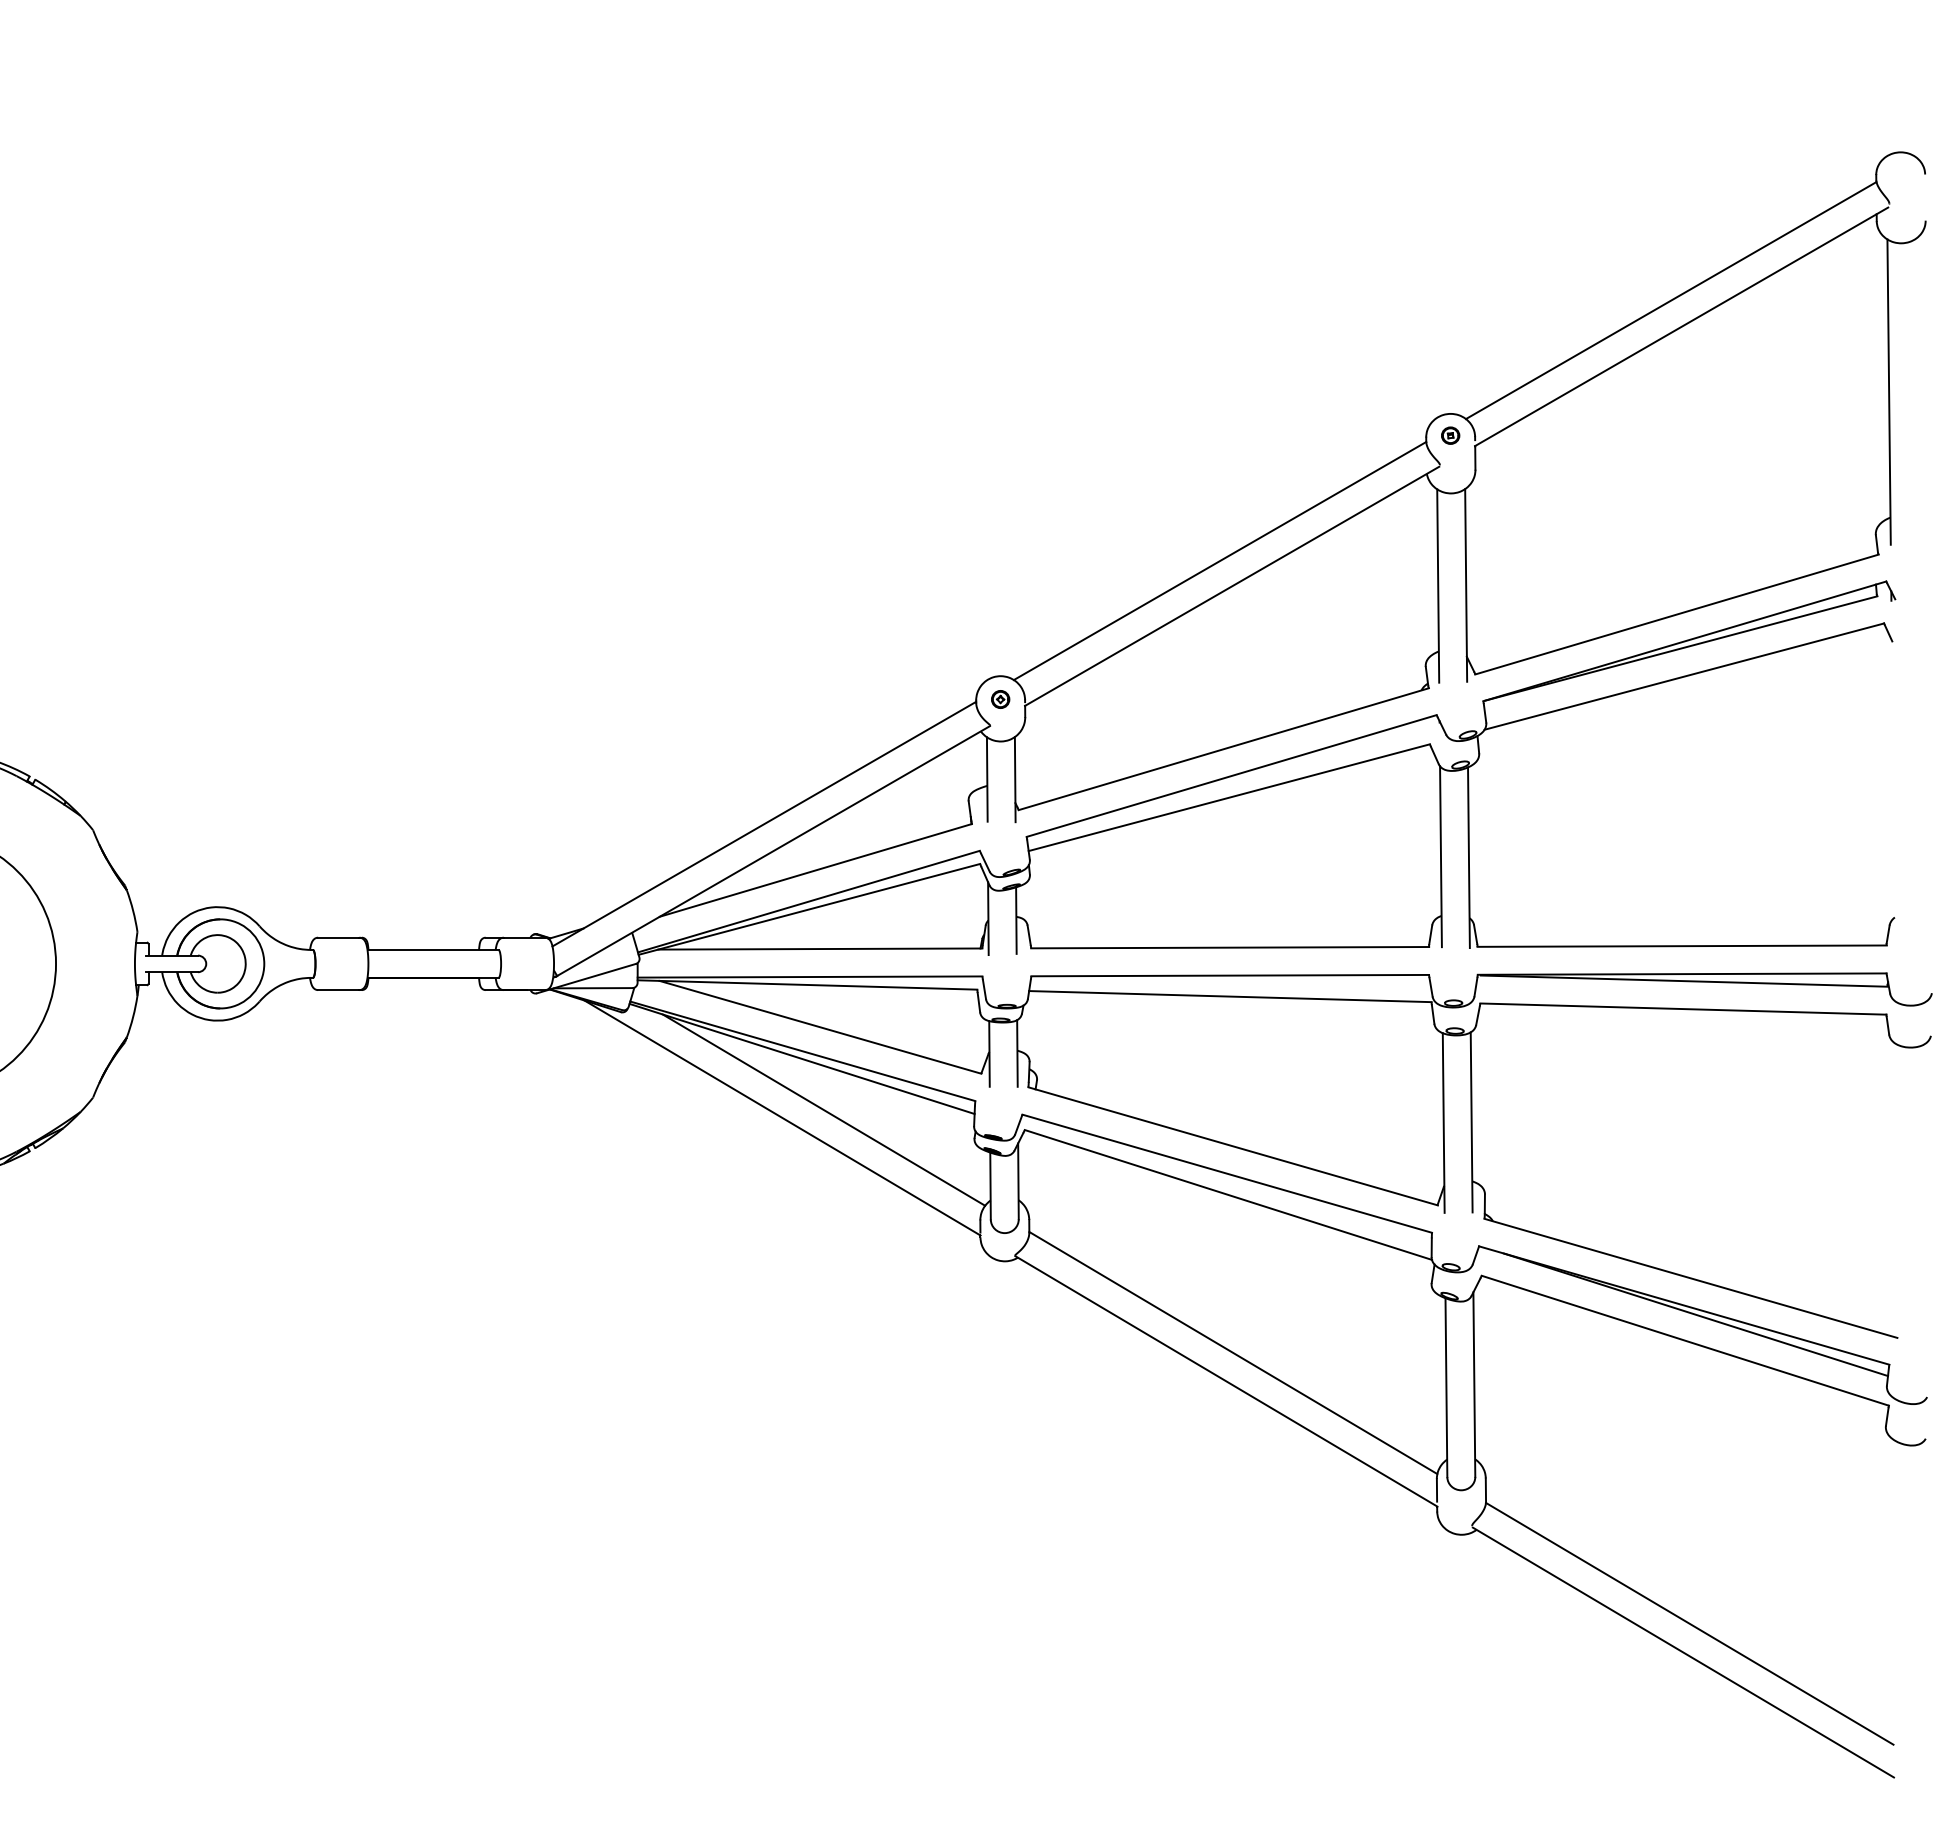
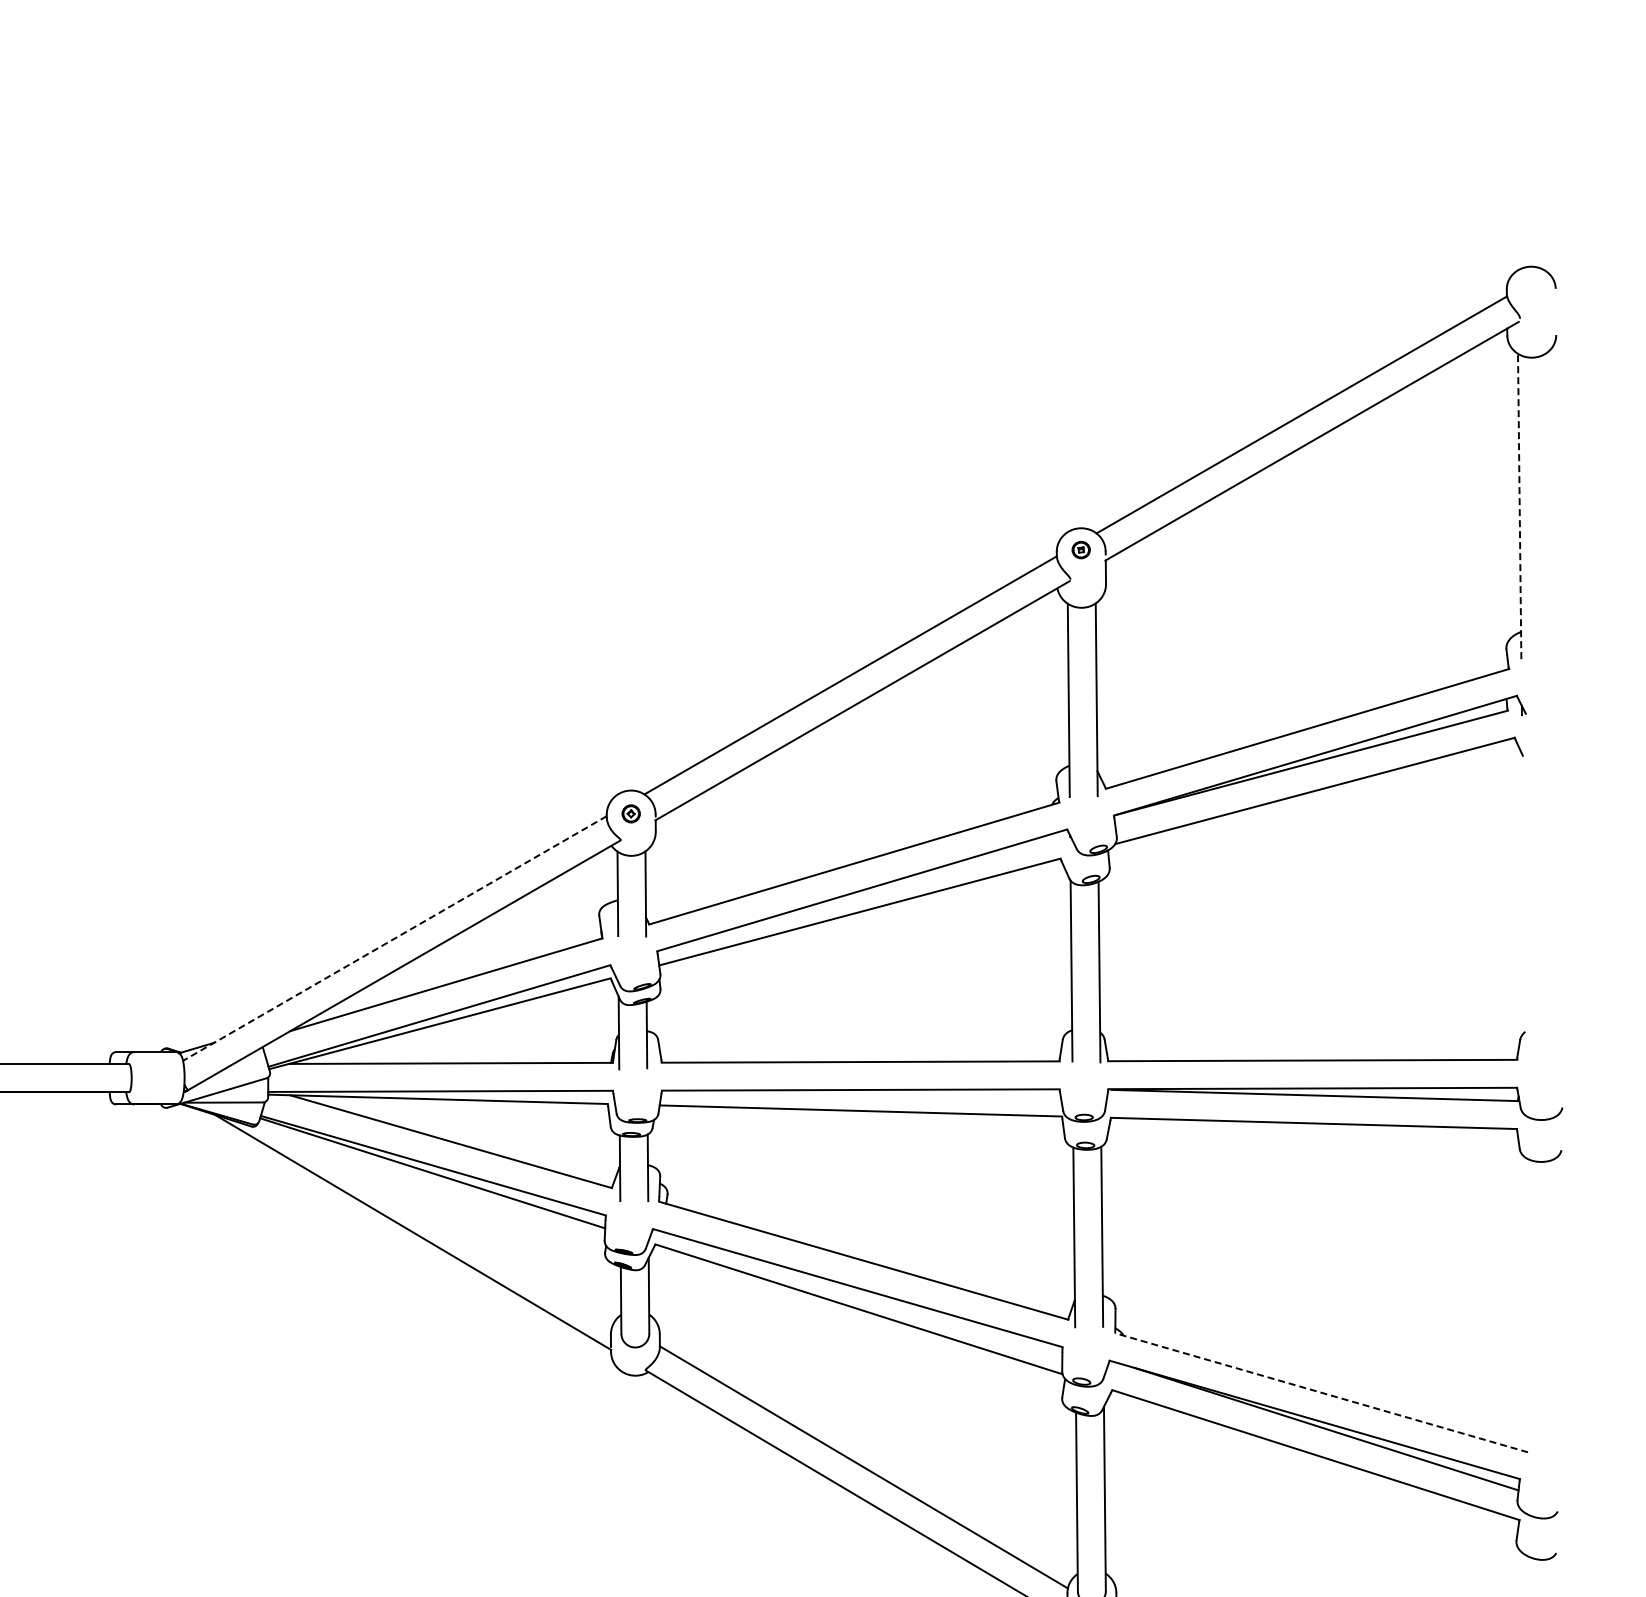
line: (1889, 392) -> (1520, 506), solid -> dashed
line: (764, 824) -> (395, 938), solid -> dashed
line: (823, 1109) -> (454, 1223), removed
line: (1690, 1278) -> (1321, 1392), solid -> dashed

